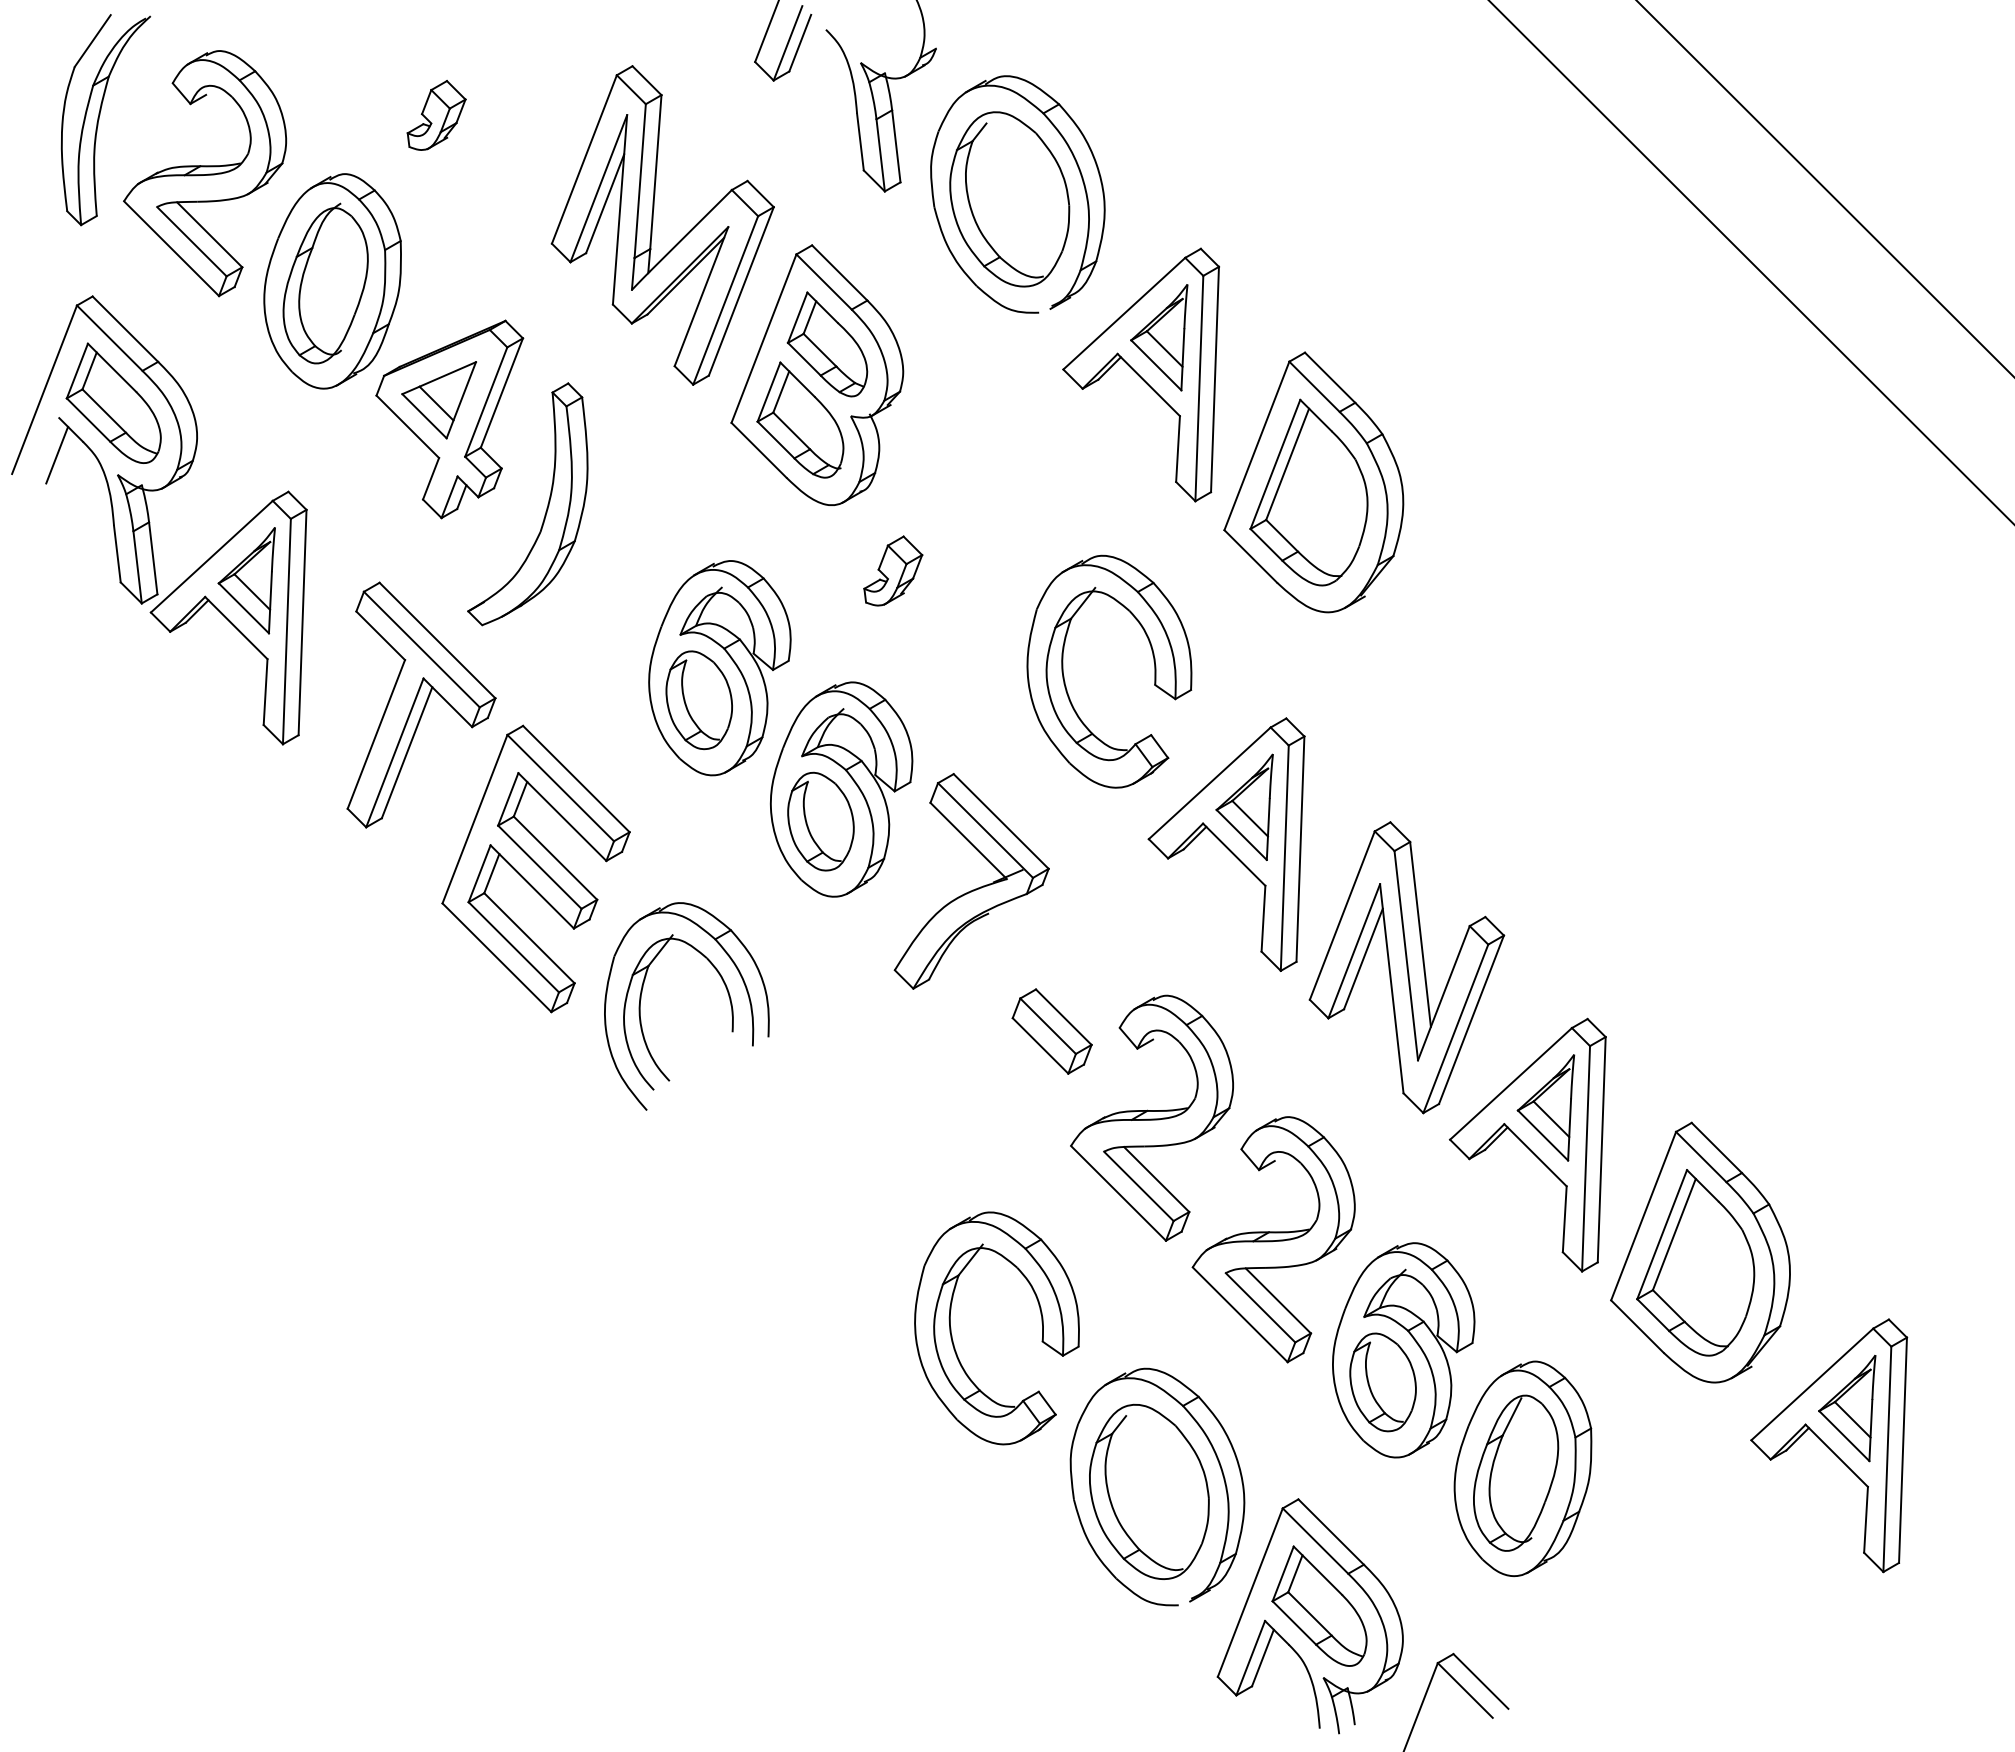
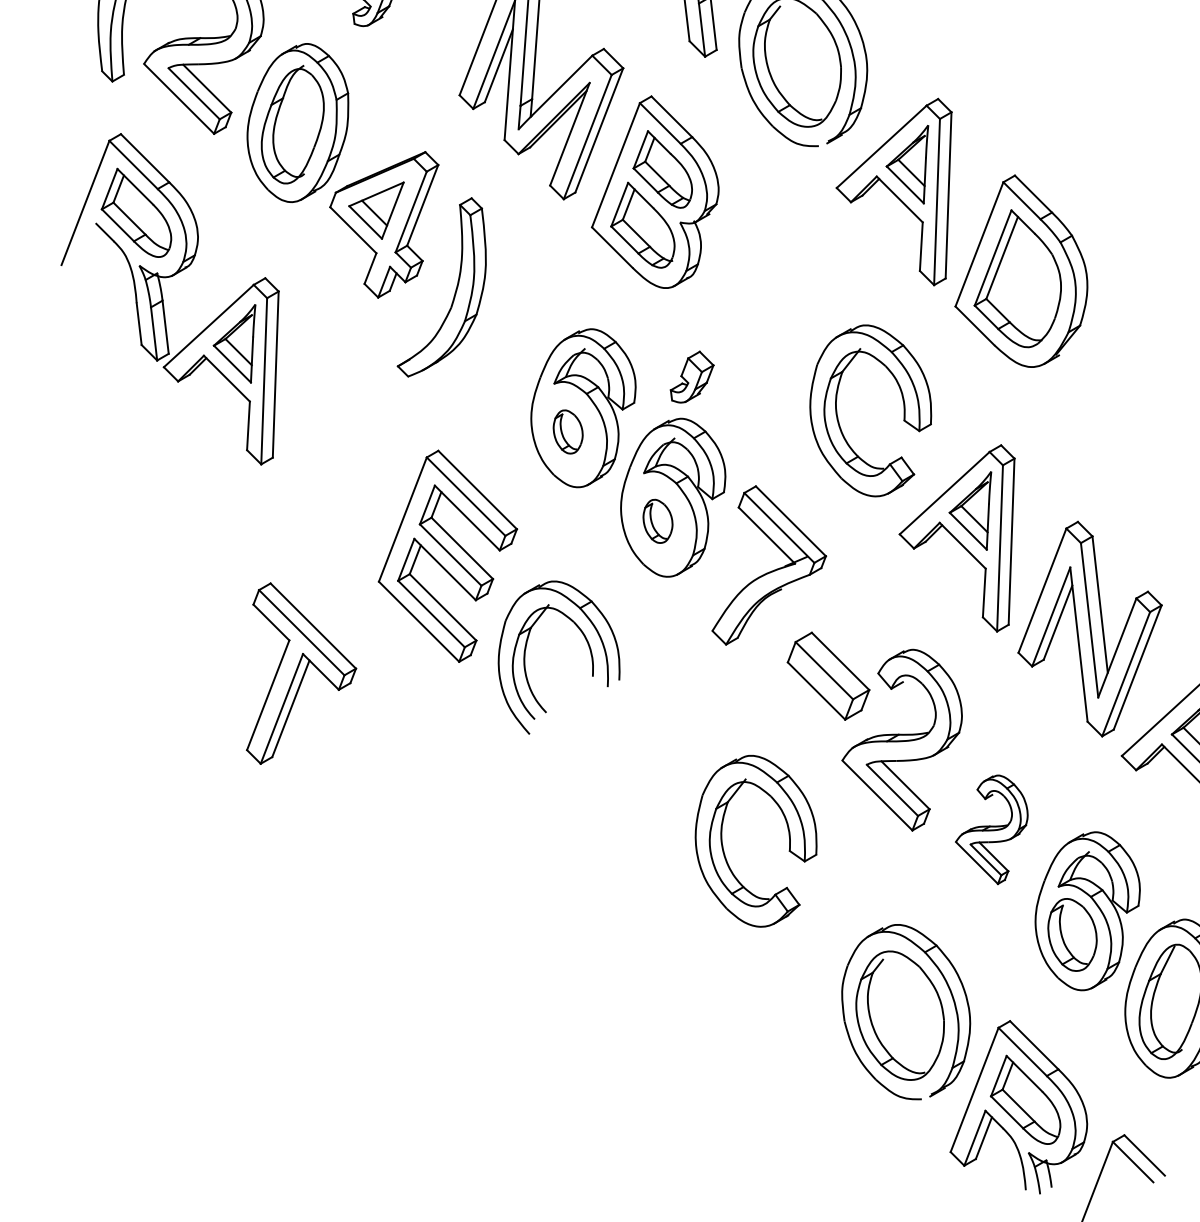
line: (57, 454) -> (95, 250), removed
part: (893, 570) -> (692, 376), moved
part: (698, 700) -> (567, 432), size x0.6
part: (421, 704) -> (301, 673), moved
part: (820, 821) -> (657, 521), size x0.6
part: (1051, 1031) -> (828, 676), size x1.4
part: (1273, 1239) -> (991, 829), size x0.6
part: (952, 1335) -> (723, 846), moved

